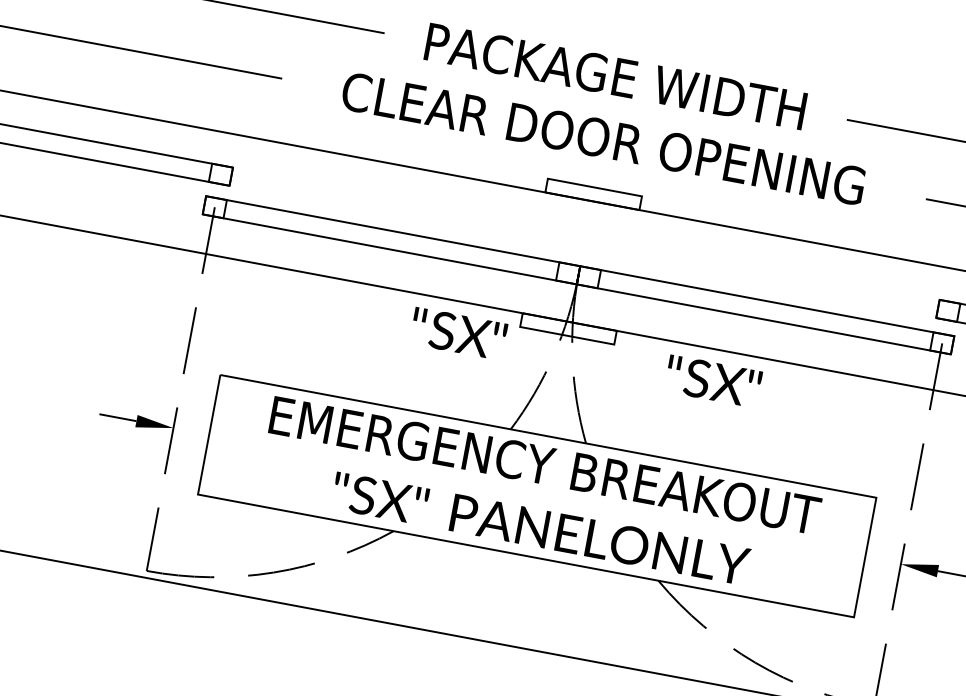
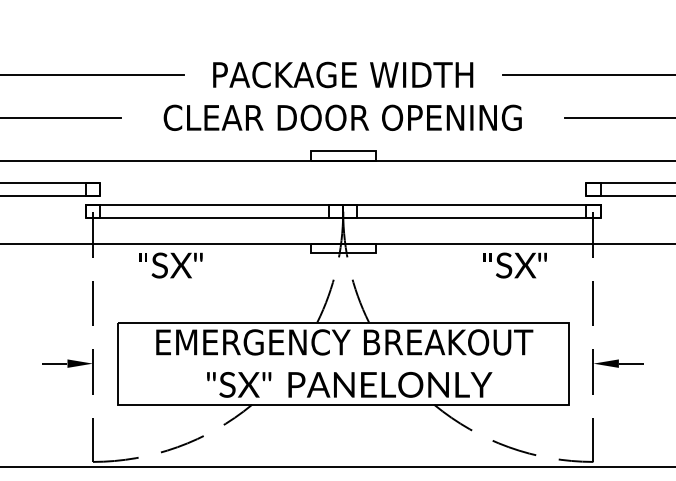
text: (458, 333) -> (170, 265), moved
text: (712, 381) -> (514, 265), moved

